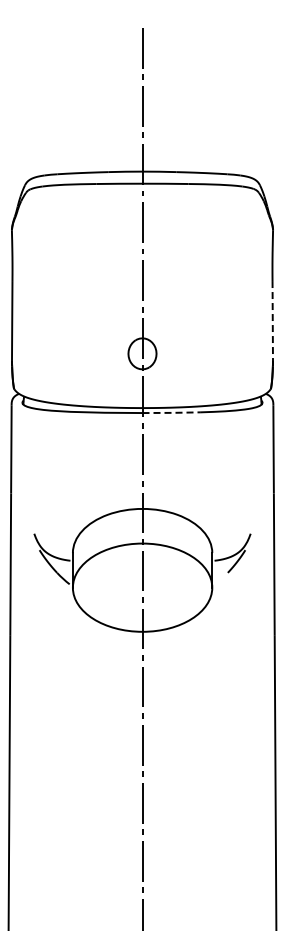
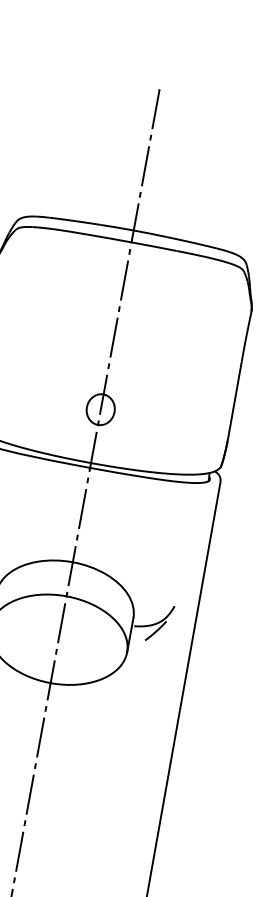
line: (272, 321) -> (234, 401), dashed -> solid
line: (172, 412) -> (119, 472), dashed -> solid

